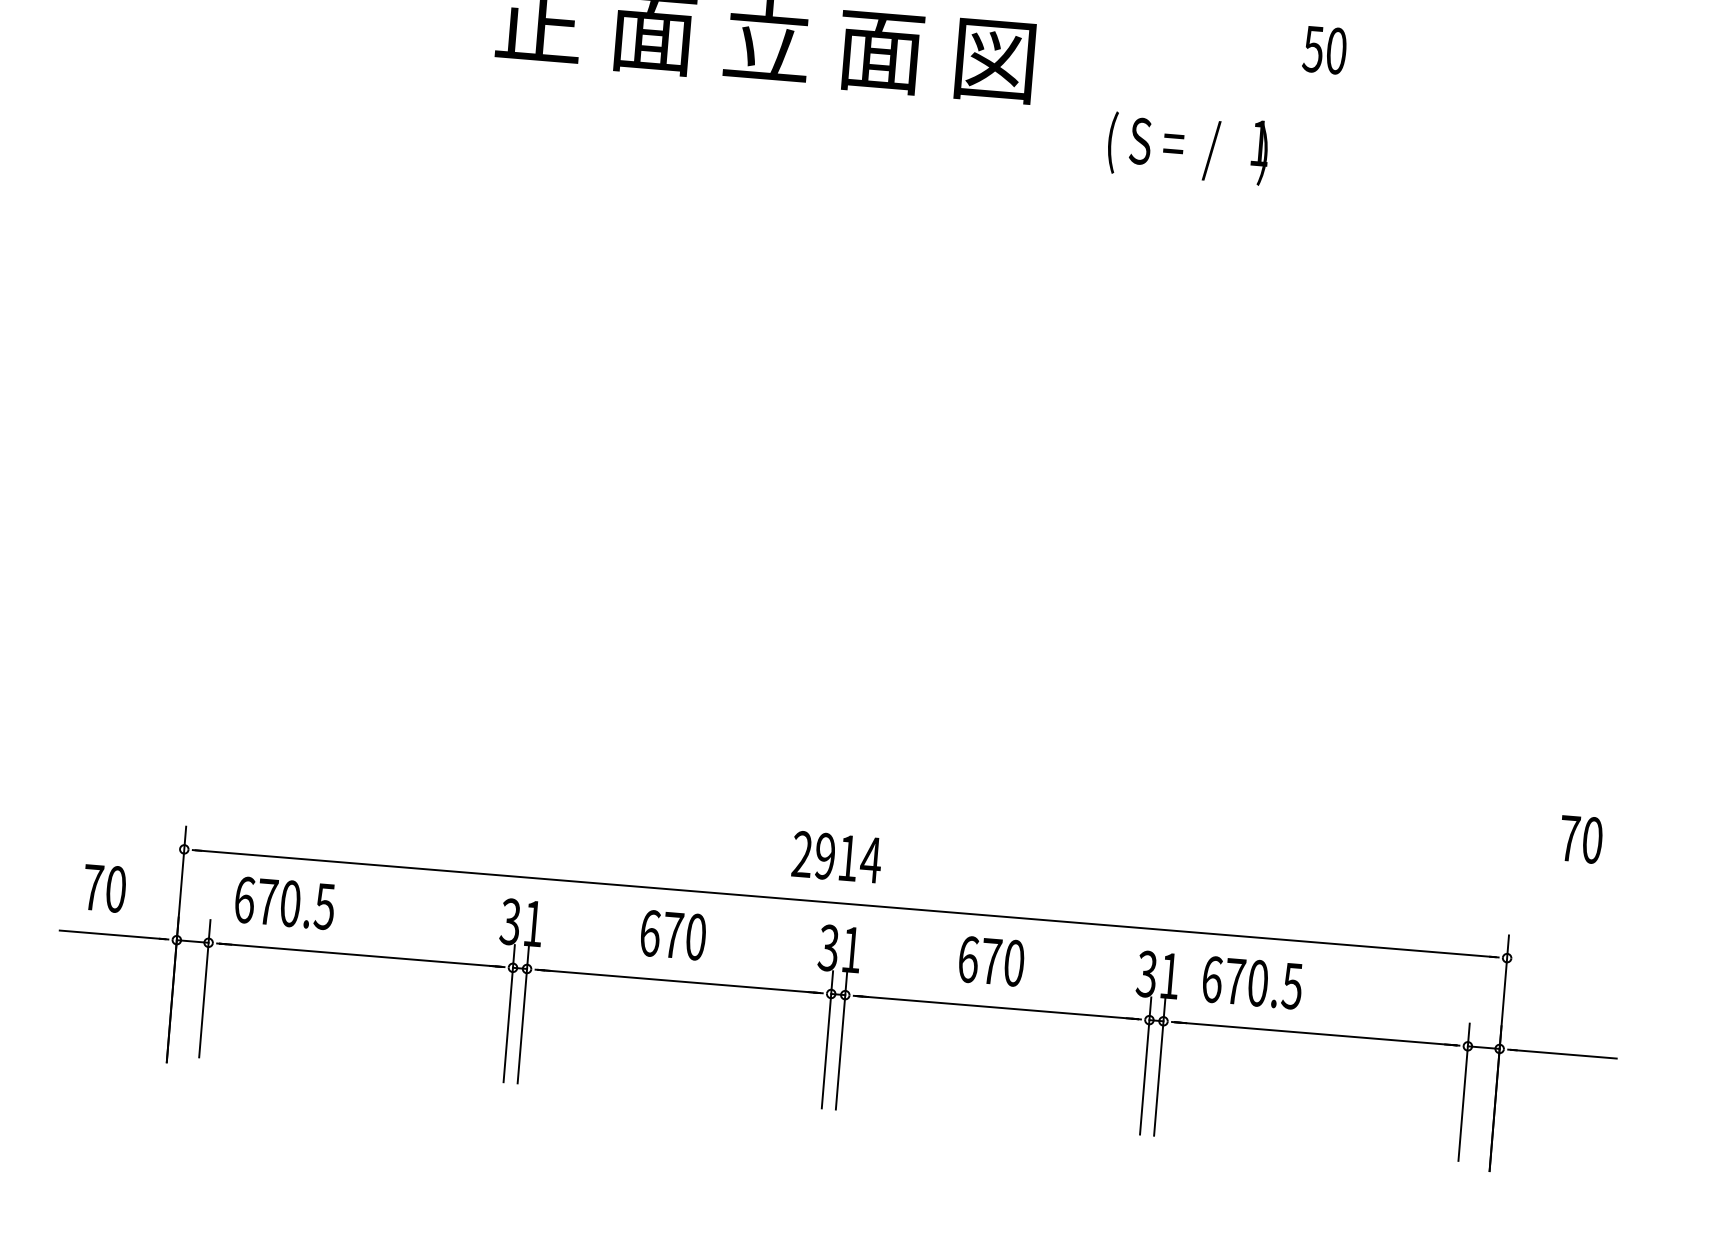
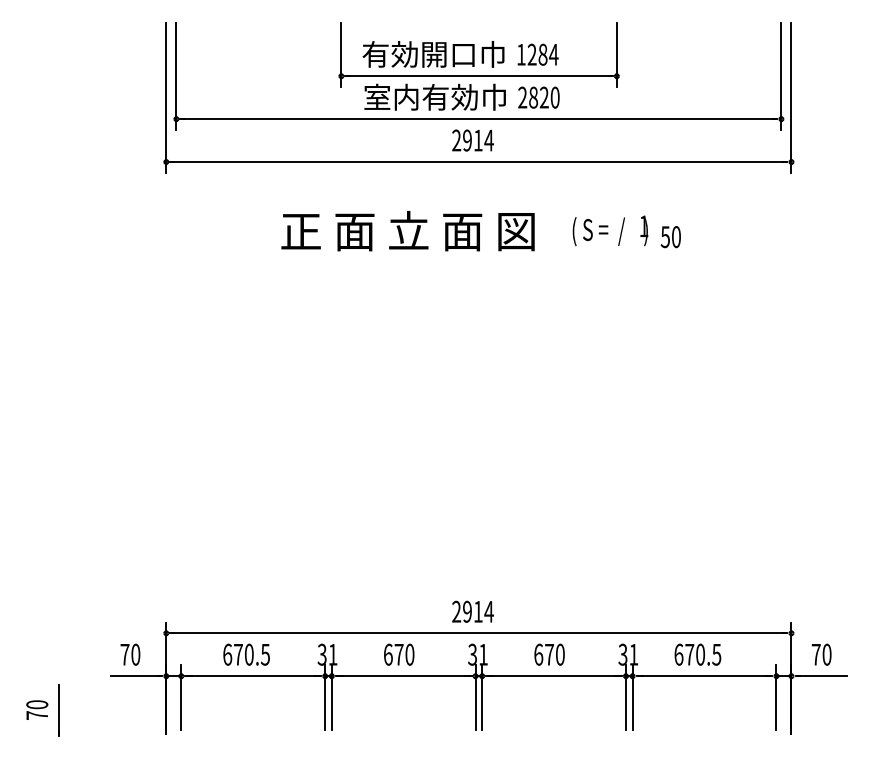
text: (1323, 50) -> (670, 237), moved
text: (1188, 146) -> (610, 230), moved
text: (1580, 838) -> (821, 654), moved
text: (284, 902) -> (246, 654), moved
text: (1251, 982) -> (697, 654), moved

